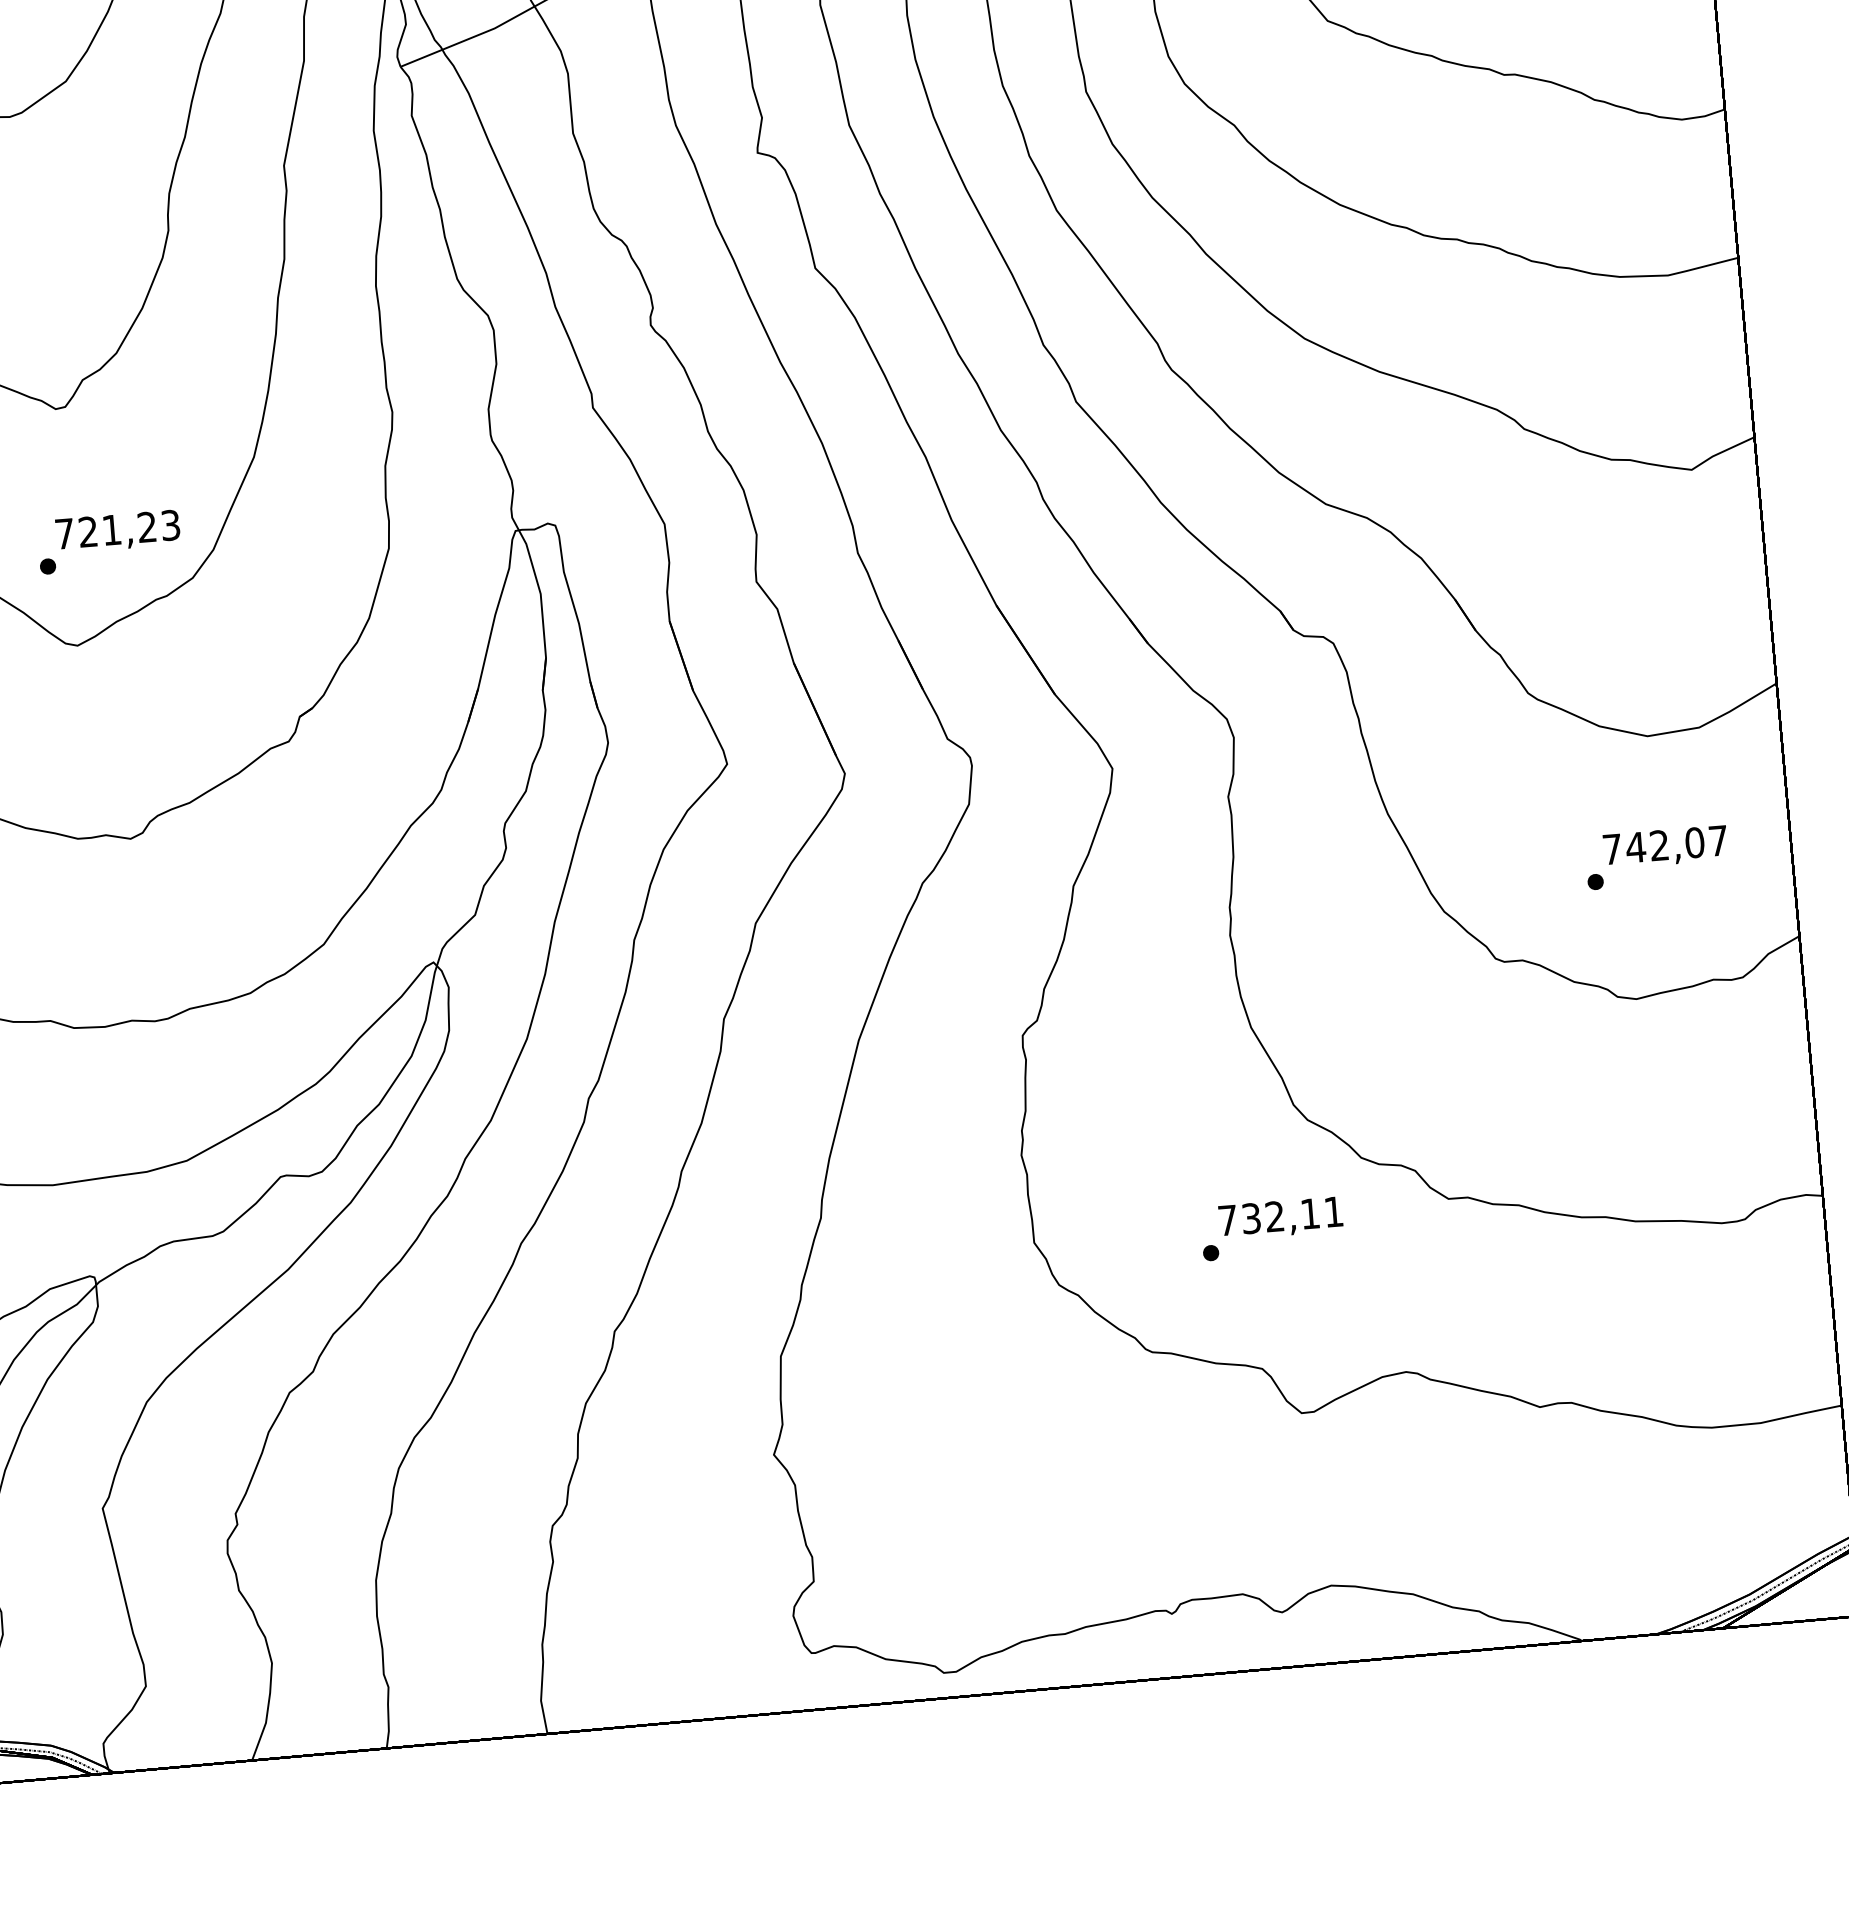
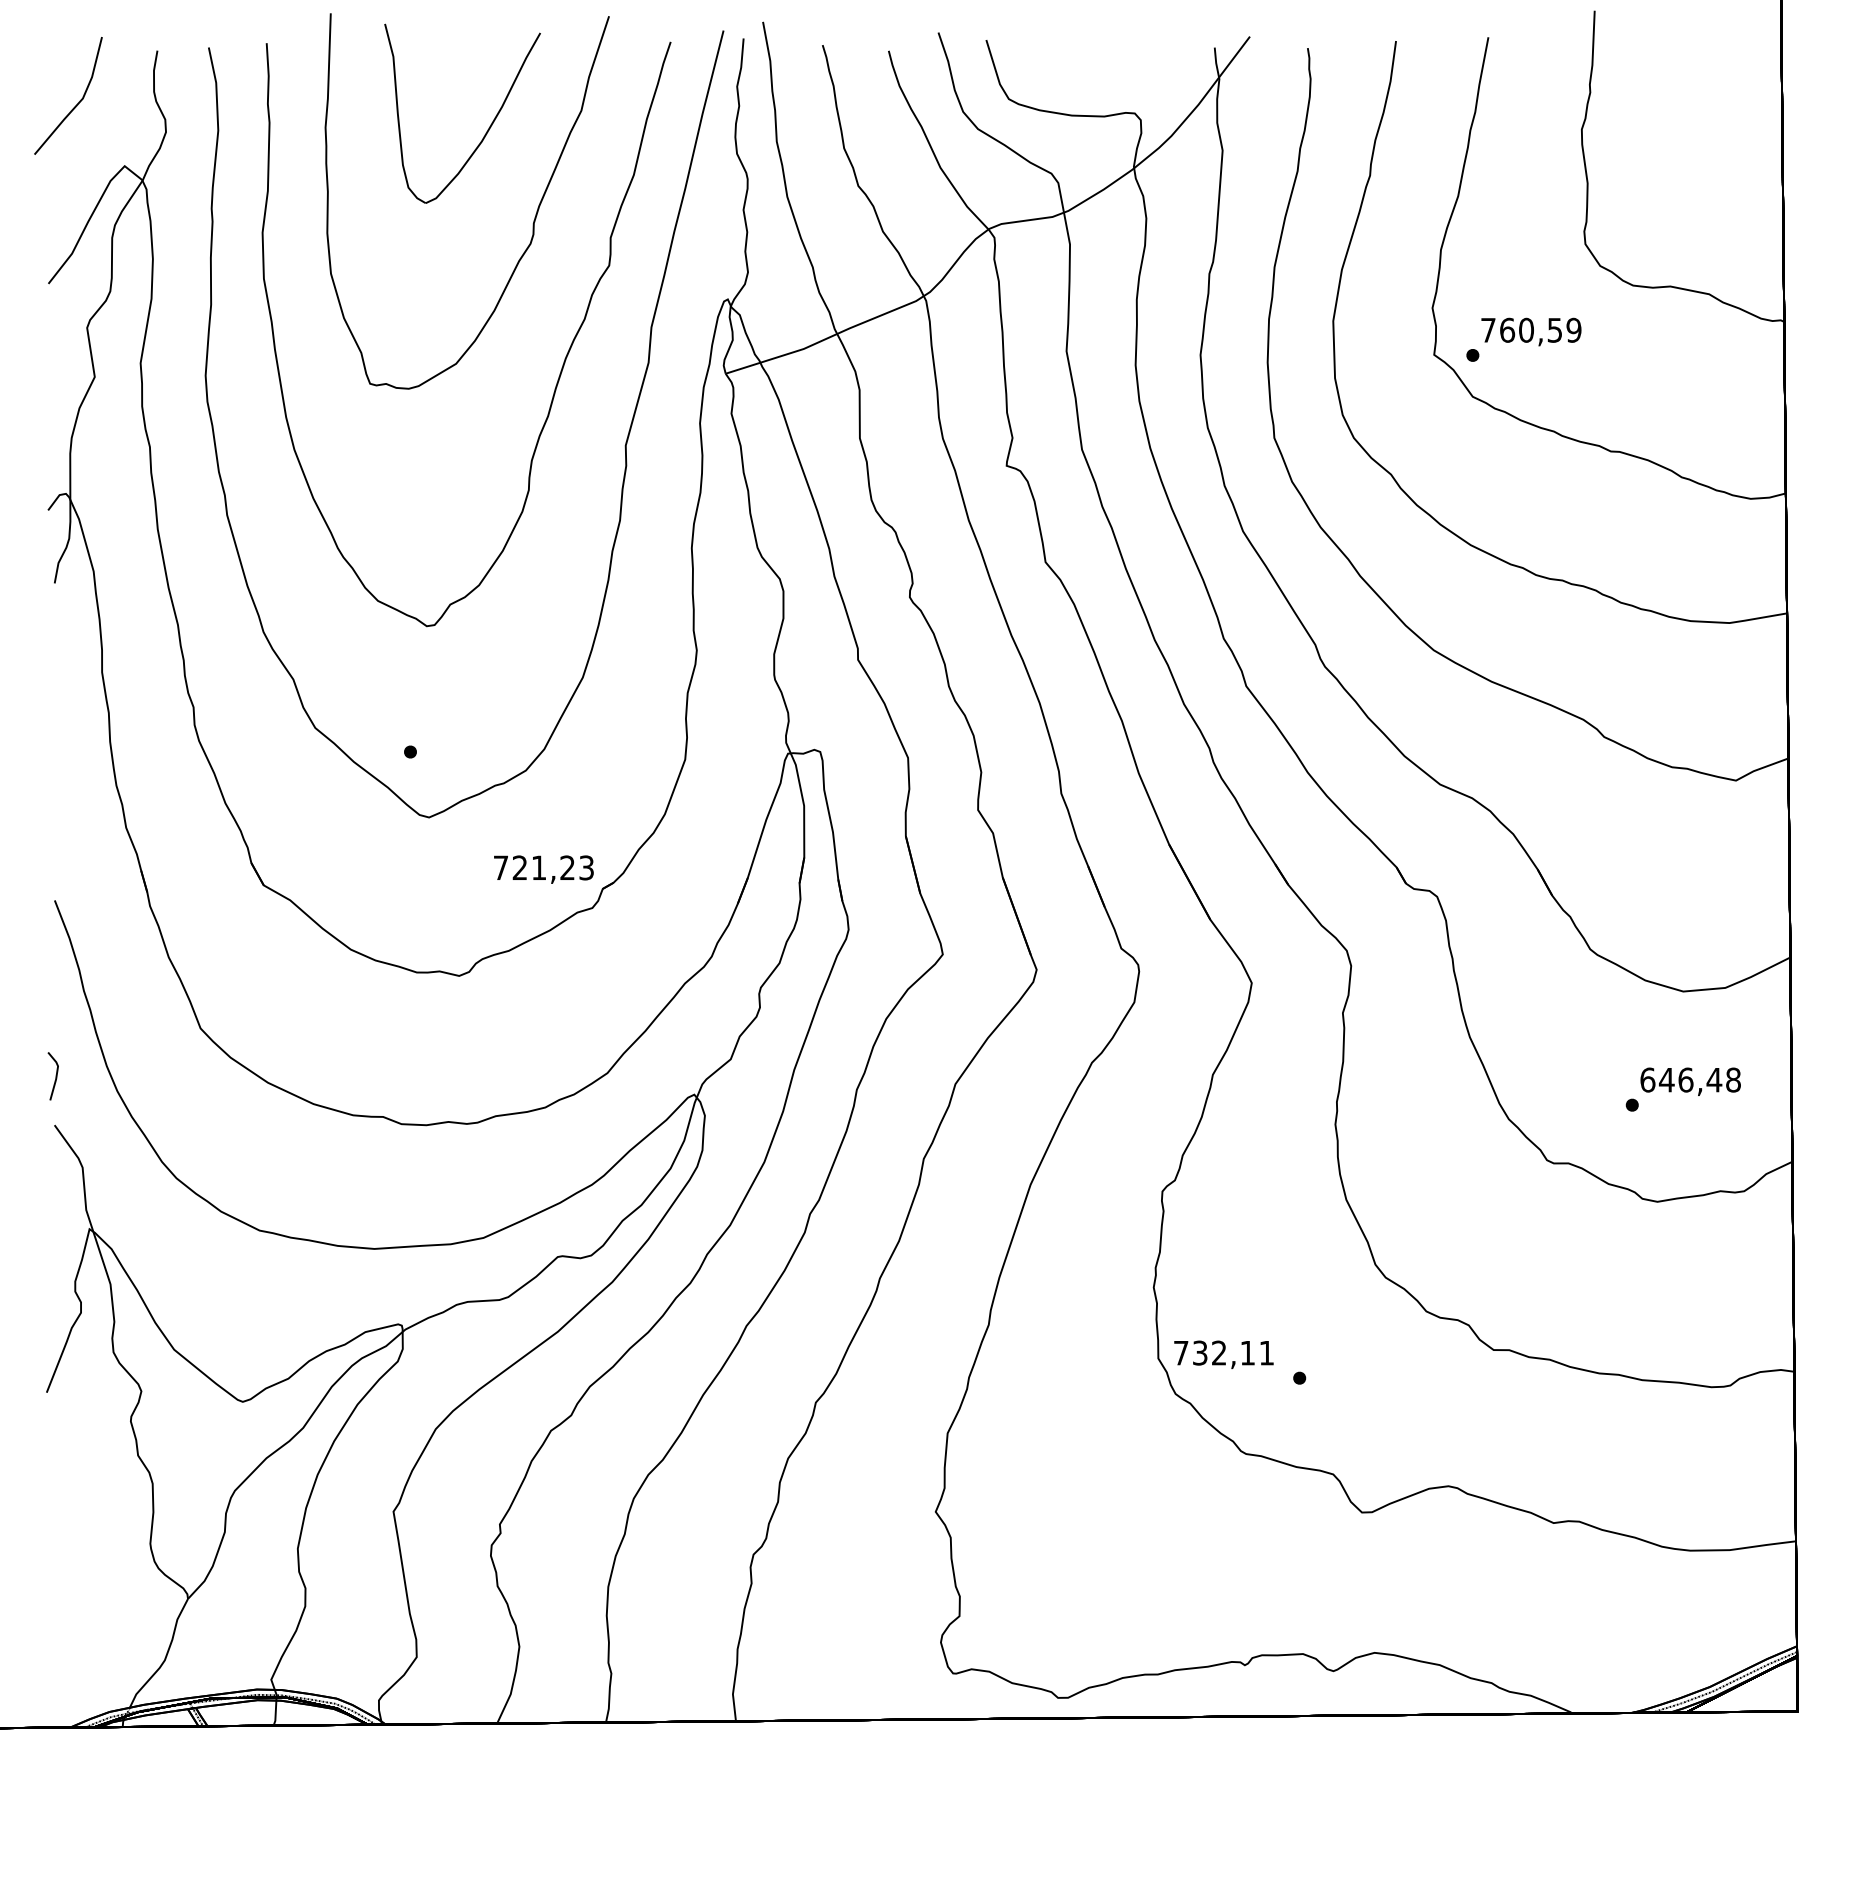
text: (117, 531) -> (543, 869), moved
text: (1665, 844) -> (1690, 1079), 742,07 -> 646,48
text: (1280, 1217) -> (1223, 1354), moved

